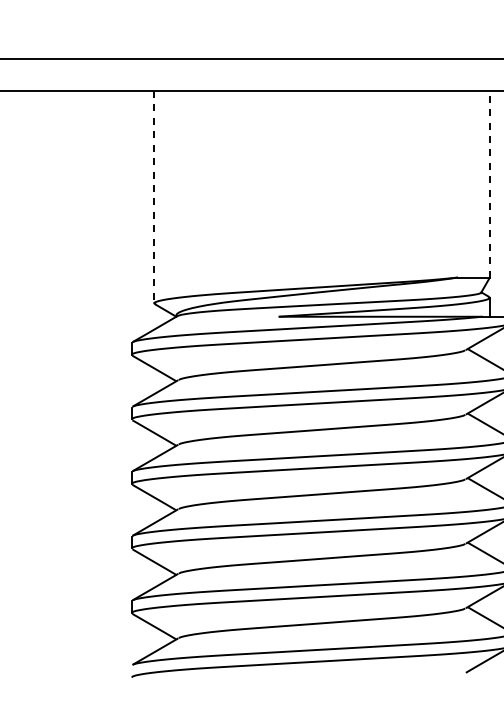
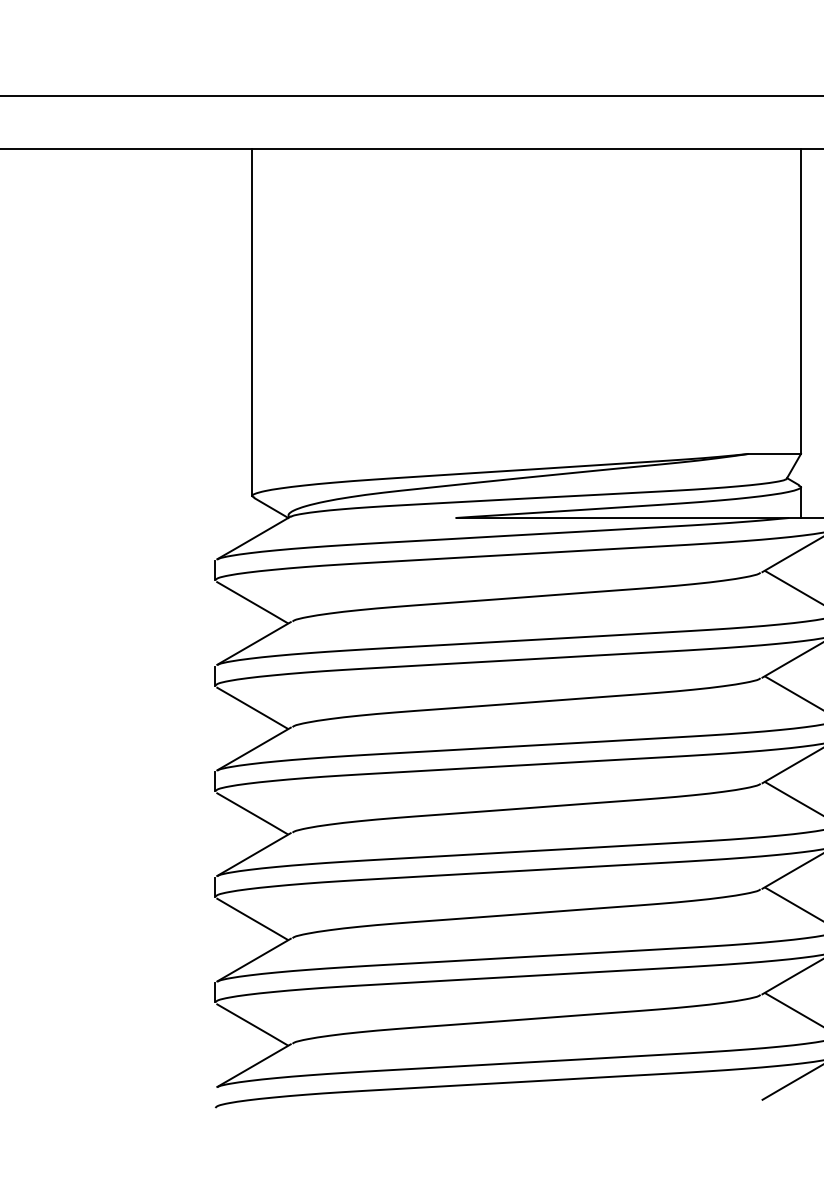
line: (489, 183) -> (800, 300), dashed -> solid
line: (154, 197) -> (252, 322), dashed -> solid

